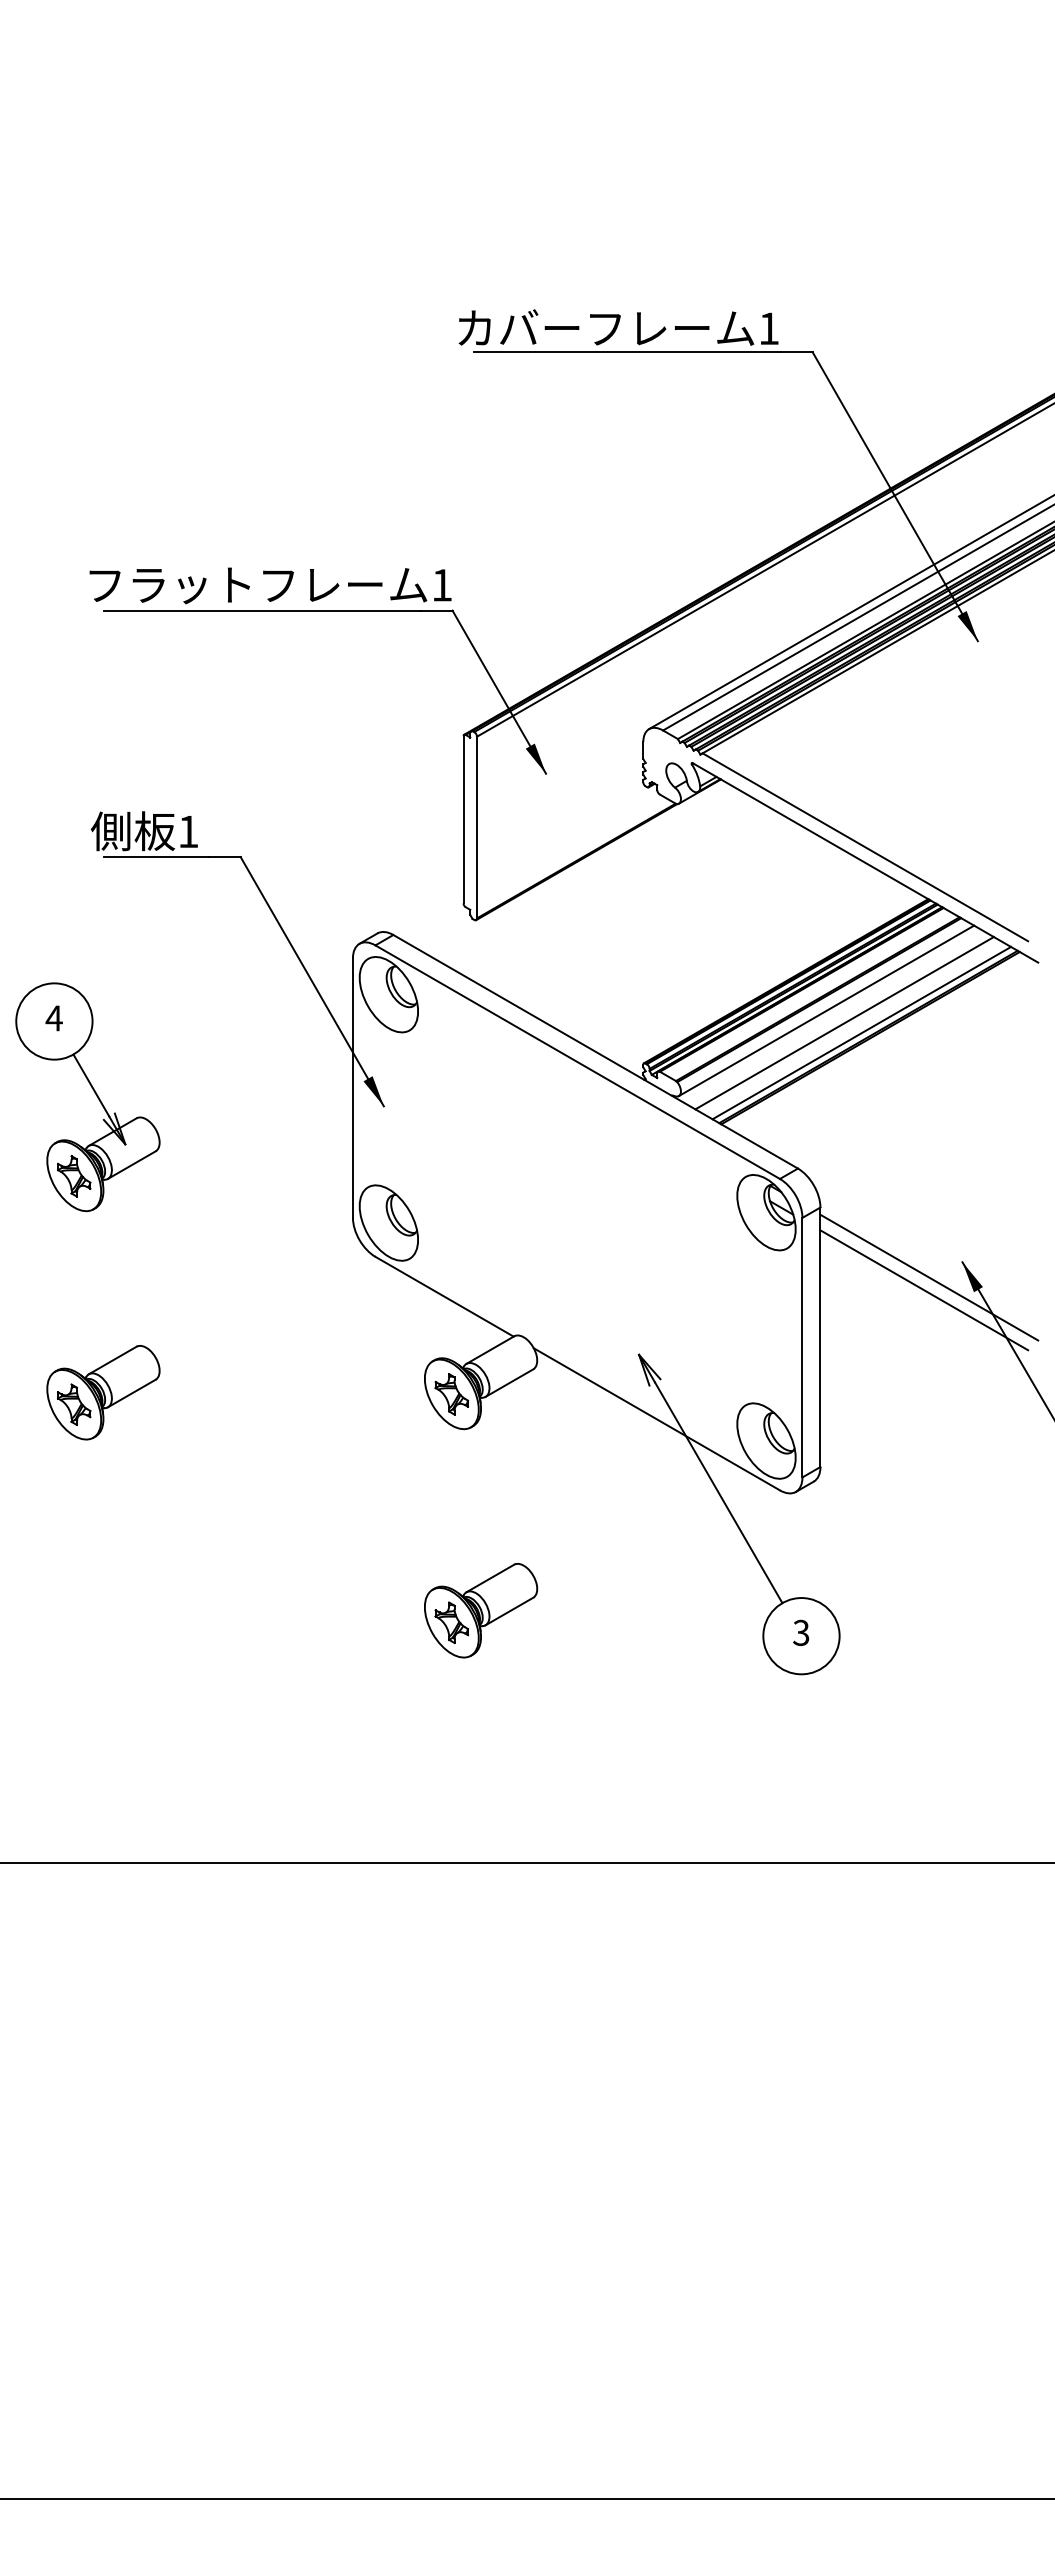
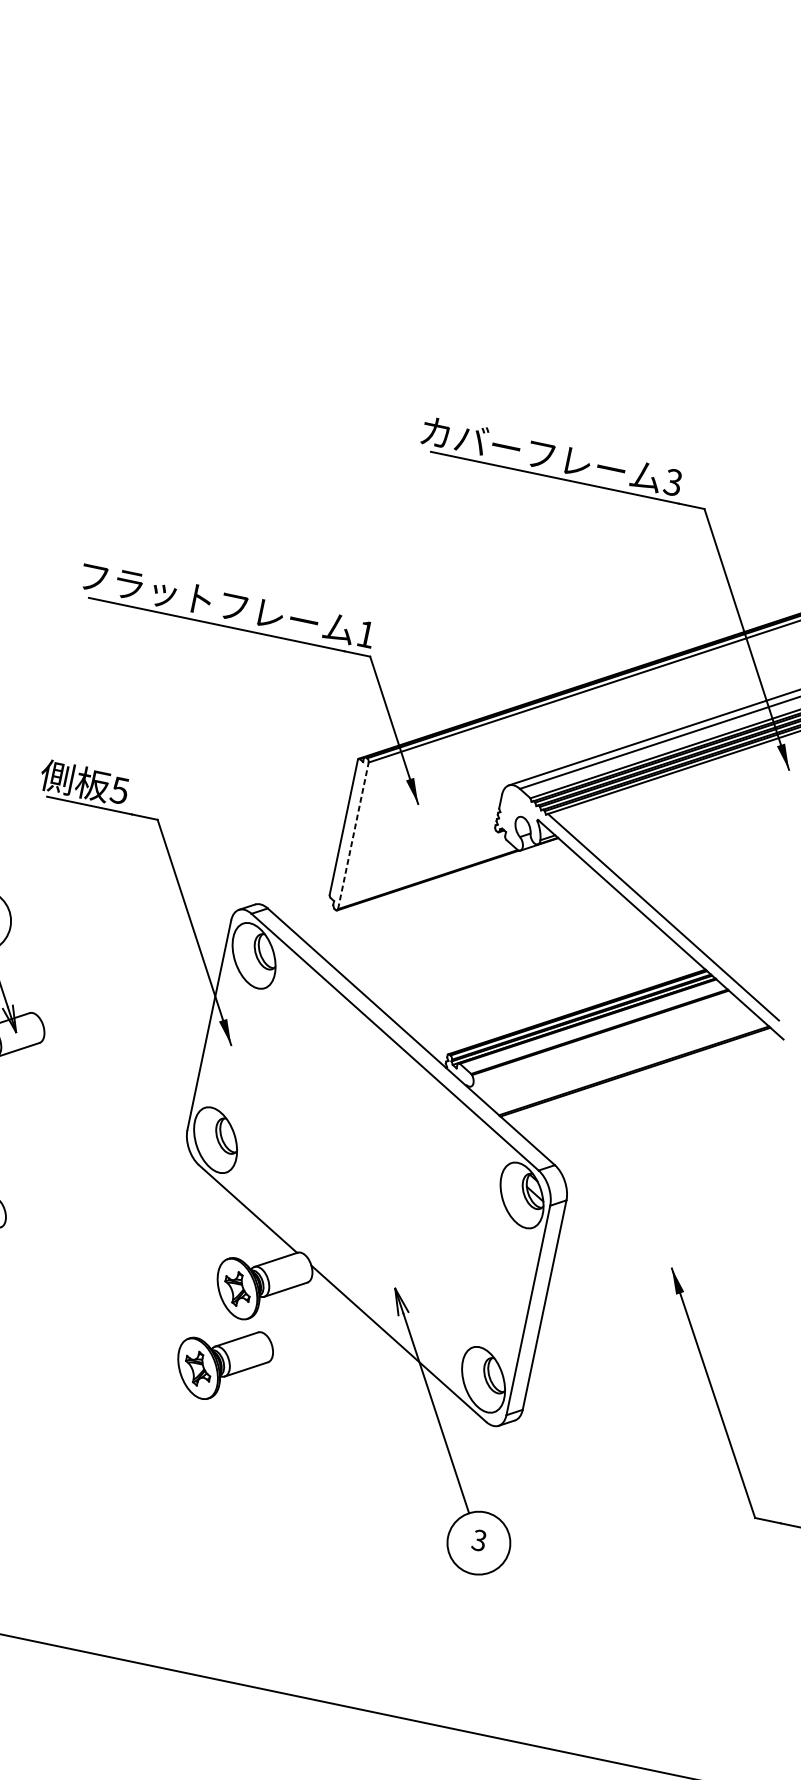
text: (768, 328) -> (672, 482), 1 -> 3
line: (477, 827) -> (353, 835), solid -> dashed
text: (188, 832) -> (119, 791), 1 -> 5
line: (826, 1010) -> (604, 1042), removed
line: (844, 1023) -> (616, 1055), removed
line: (861, 1032) -> (629, 1066), removed
line: (929, 1277) -> (642, 1275), removed
line: (924, 1290) -> (636, 1284), removed
part: (481, 1610) -> (224, 1363), moved

